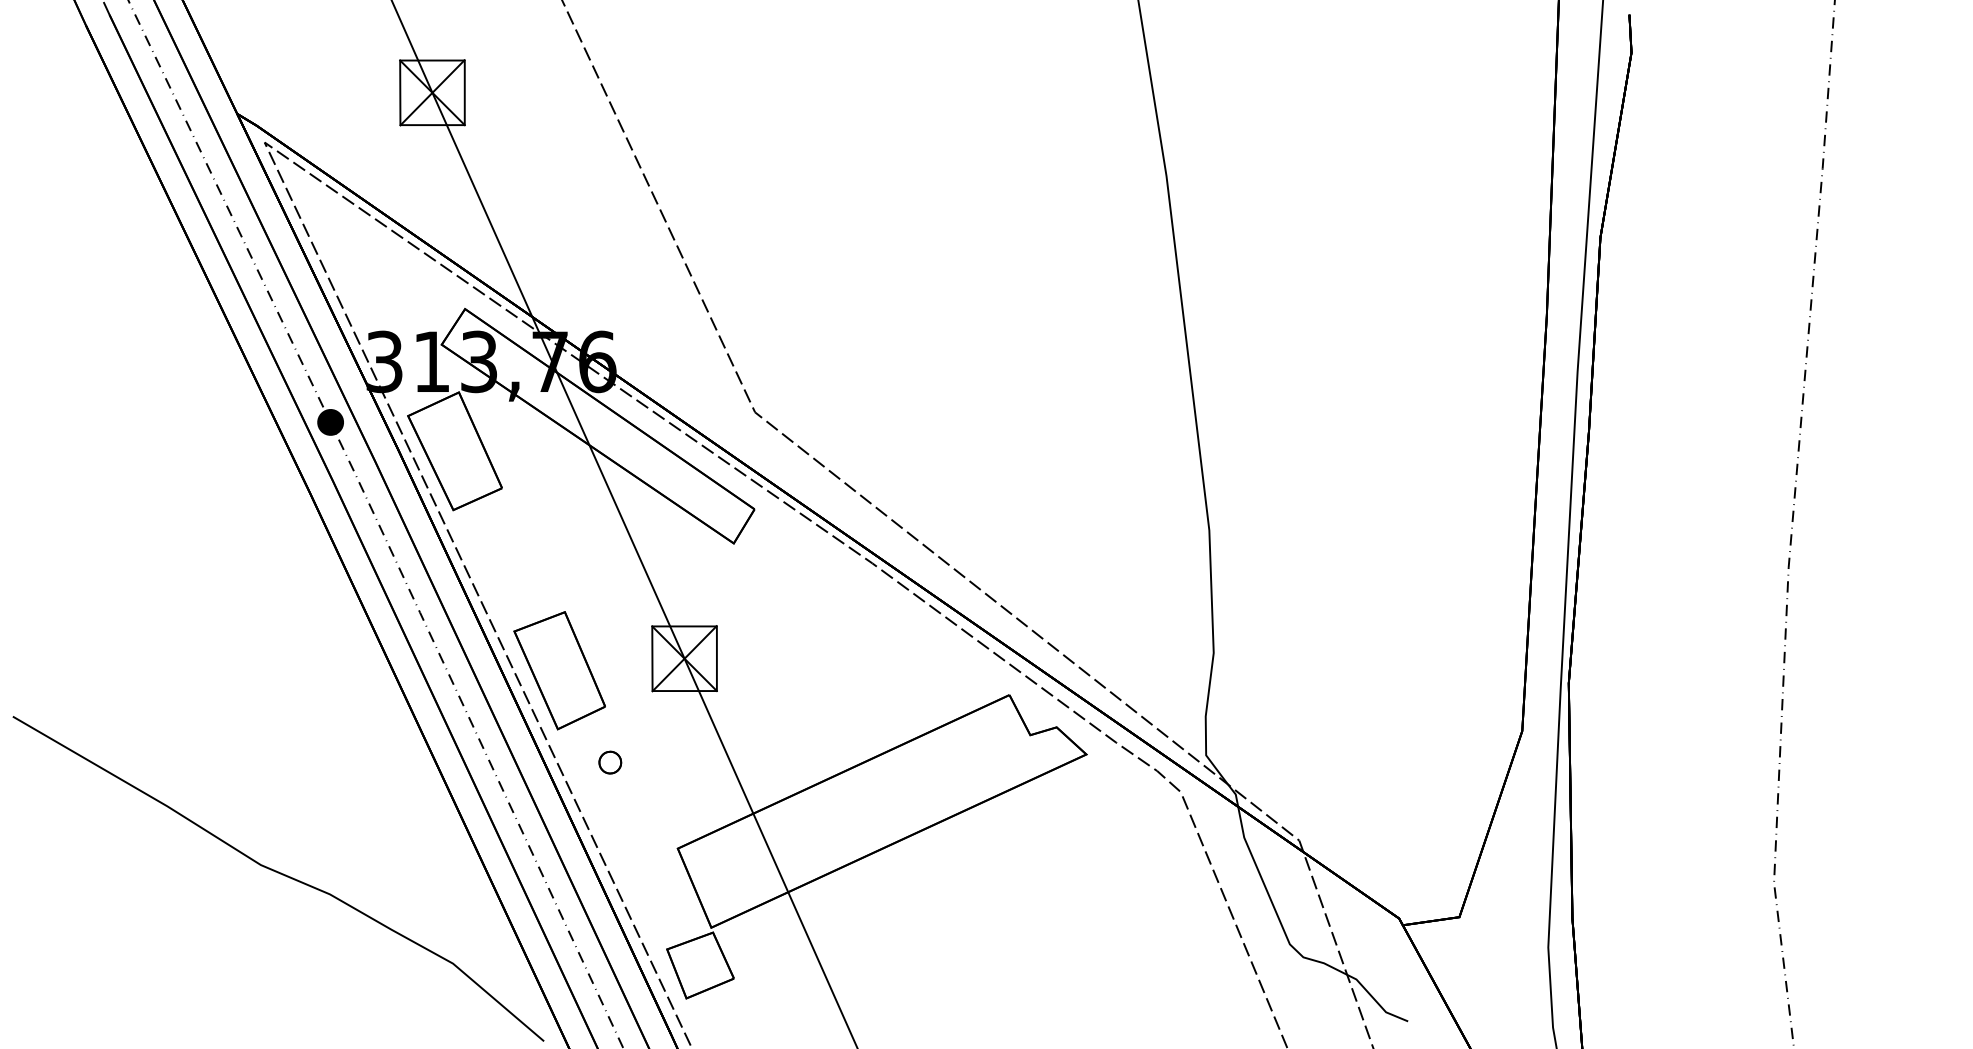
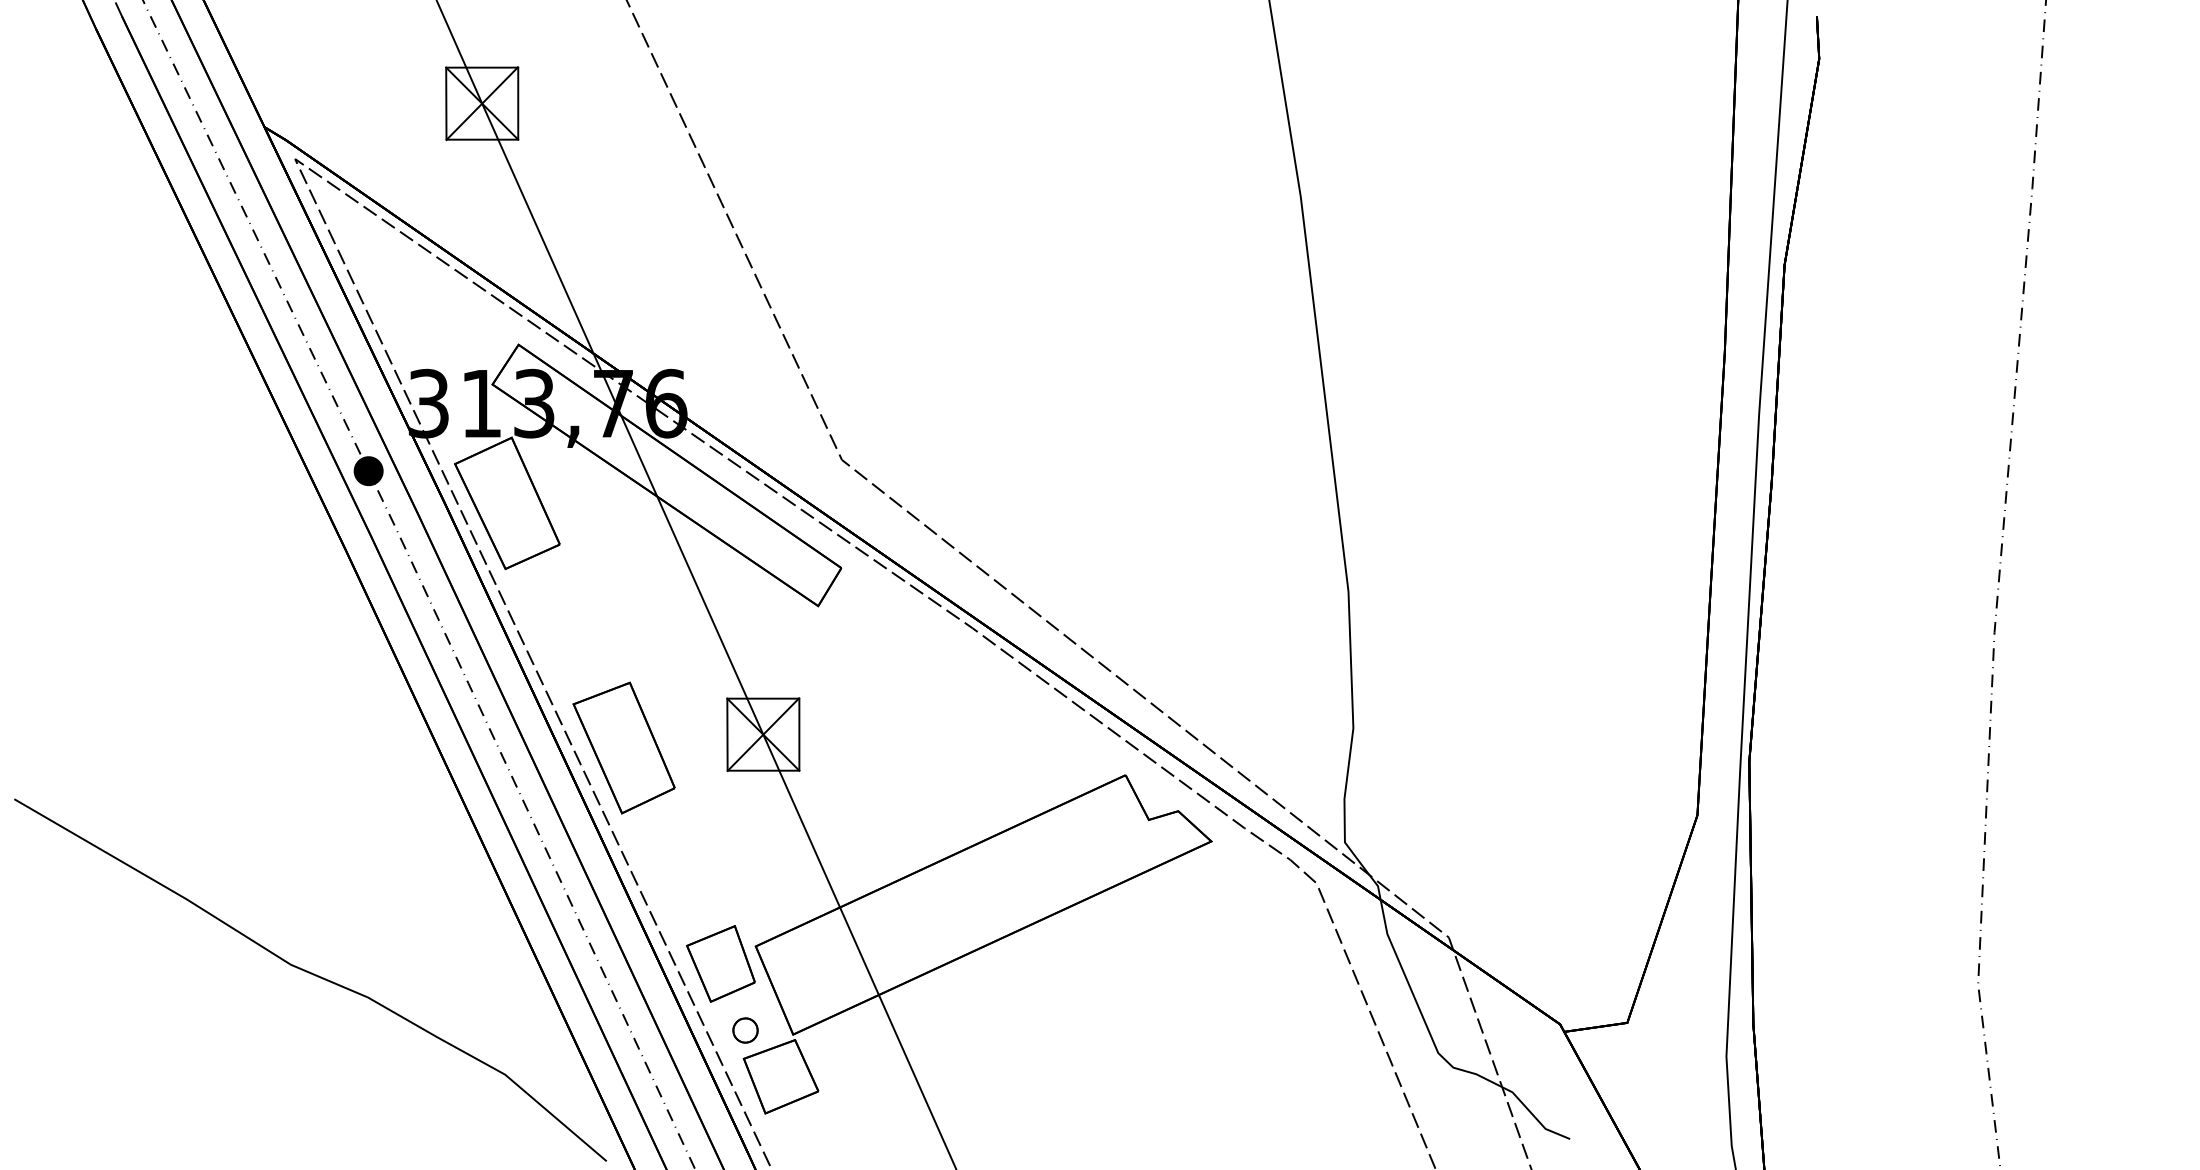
part: (610, 762) -> (745, 1030), moved
part: (646, 863) -> (720, 963), added

